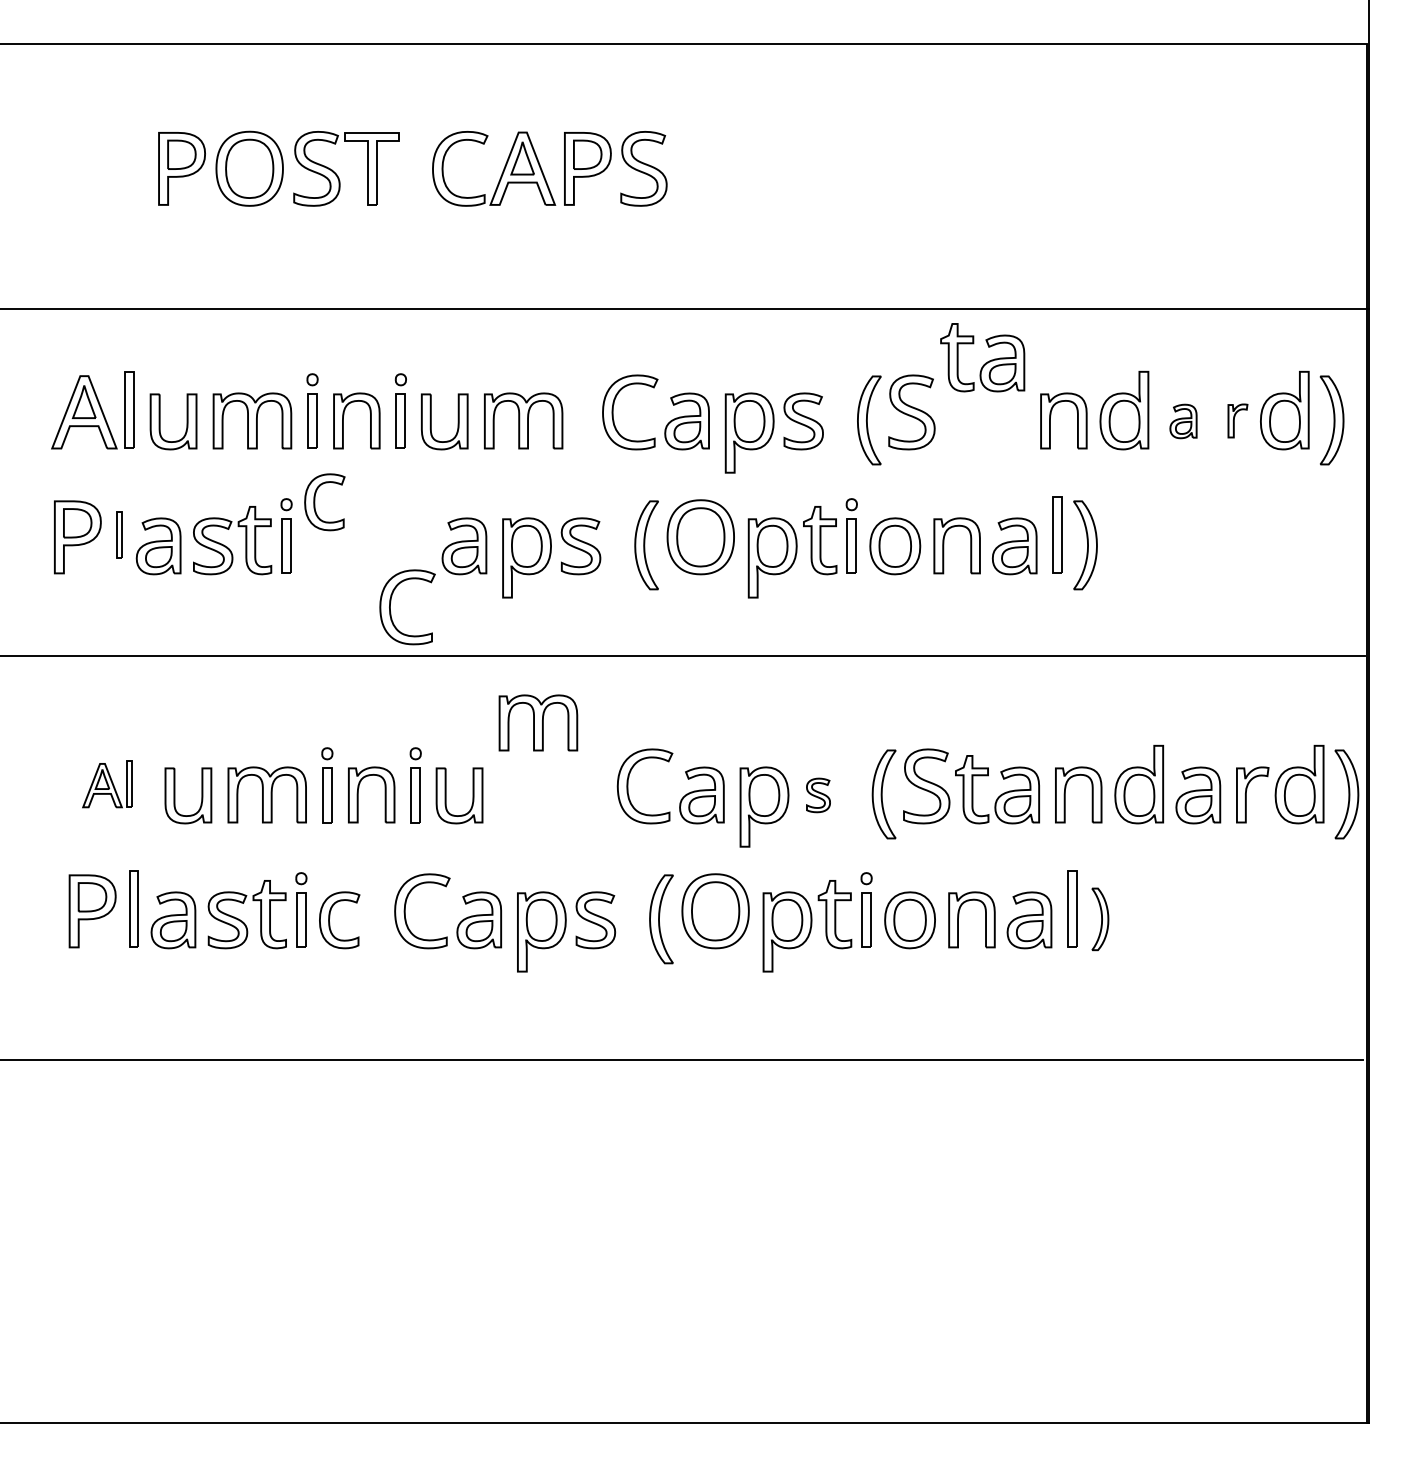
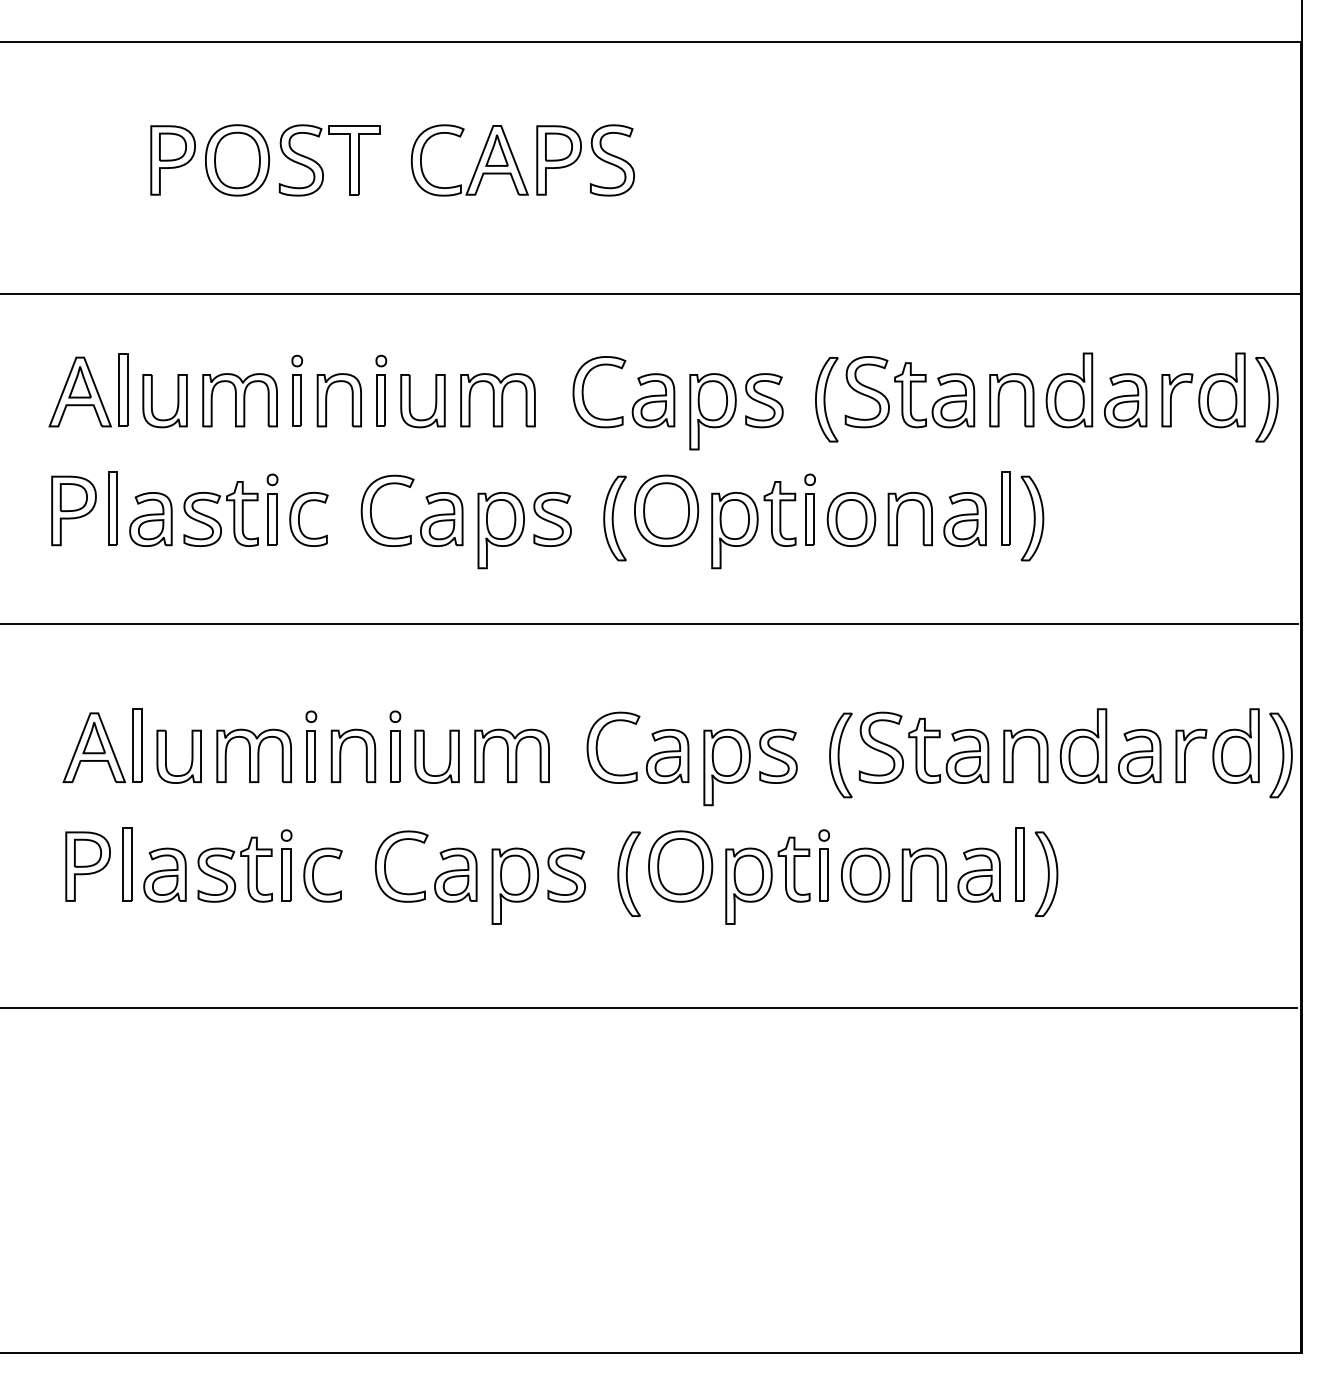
part: (982, 357) -> (934, 395), moved
part: (1237, 420) -> (1176, 399), size x1.67
part: (1183, 421) -> (1125, 400), size x1.67
part: (315, 502) -> (300, 519), moved
part: (119, 534) -> (113, 508), size x1.67
part: (391, 602) -> (372, 506), moved
part: (538, 722) -> (512, 755), moved
part: (107, 784) -> (102, 746), size x1.67
part: (818, 795) -> (778, 756), size x1.67
part: (1100, 919) -> (1046, 874), size x1.43

